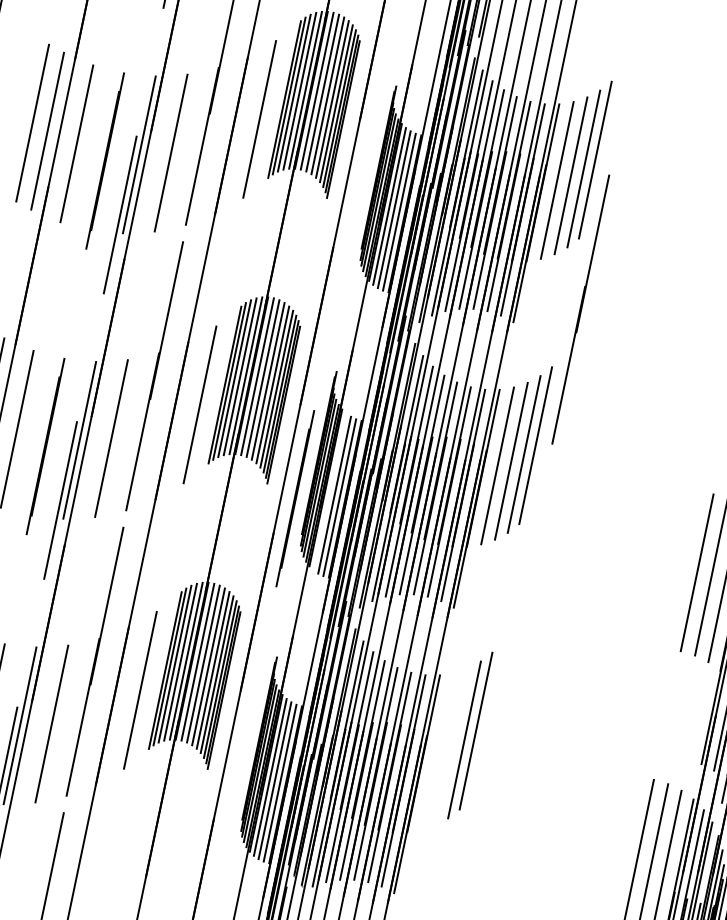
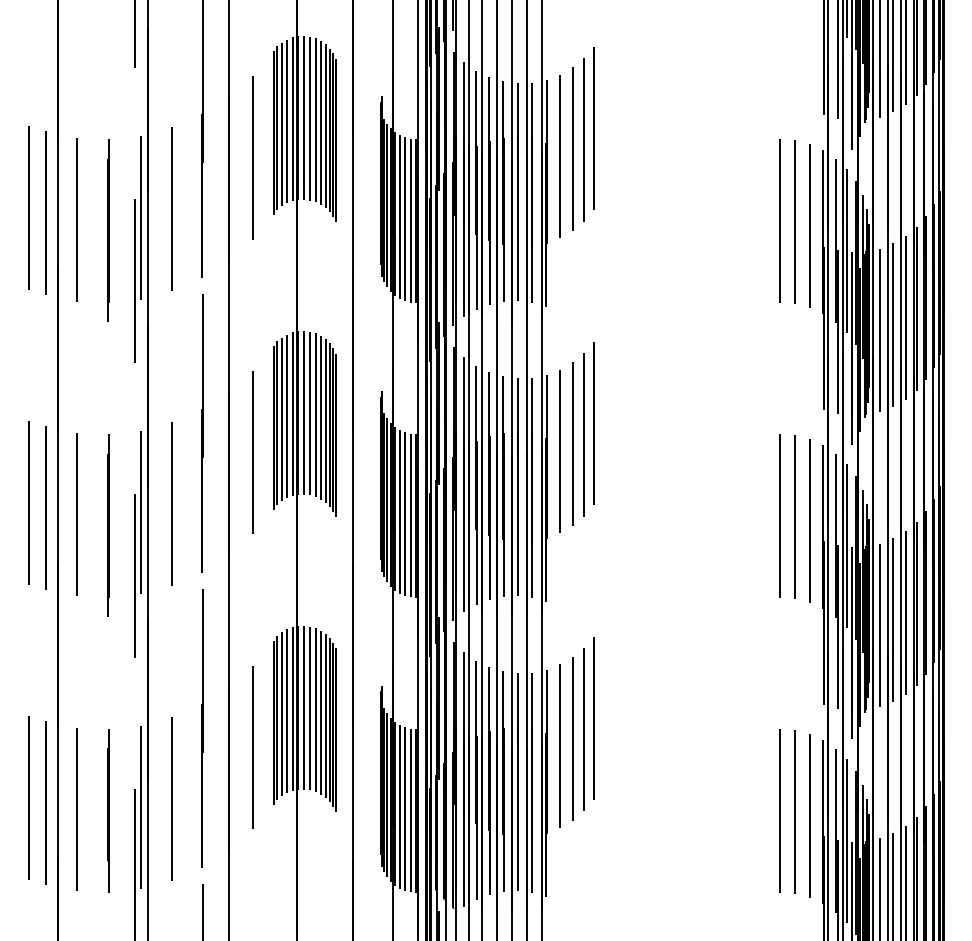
line: (581, 309) -> (610, 279), removed
line: (329, 491) -> (399, 511), added
line: (295, 498) -> (366, 525), removed
line: (451, 746) -> (572, 738), added
line: (438, 751) -> (560, 746), added

